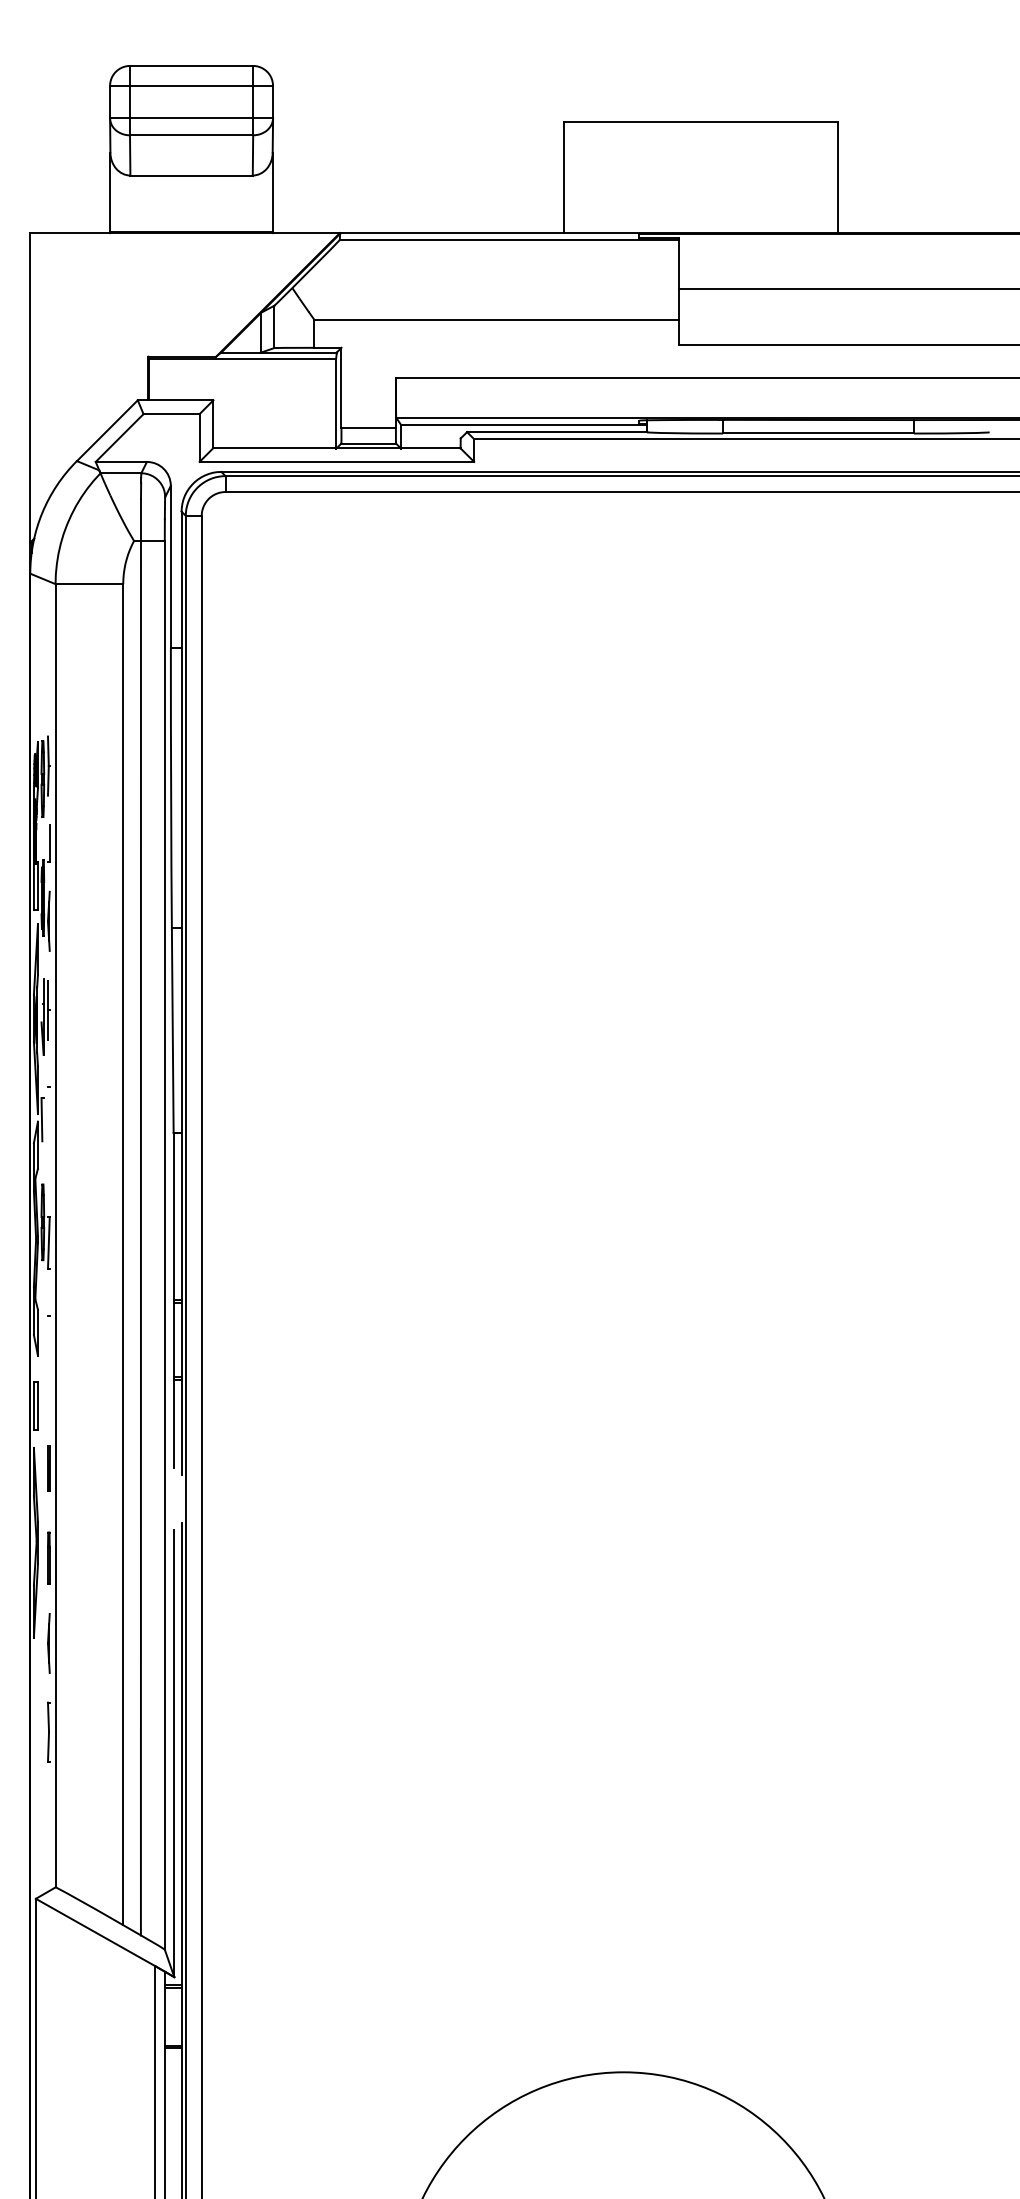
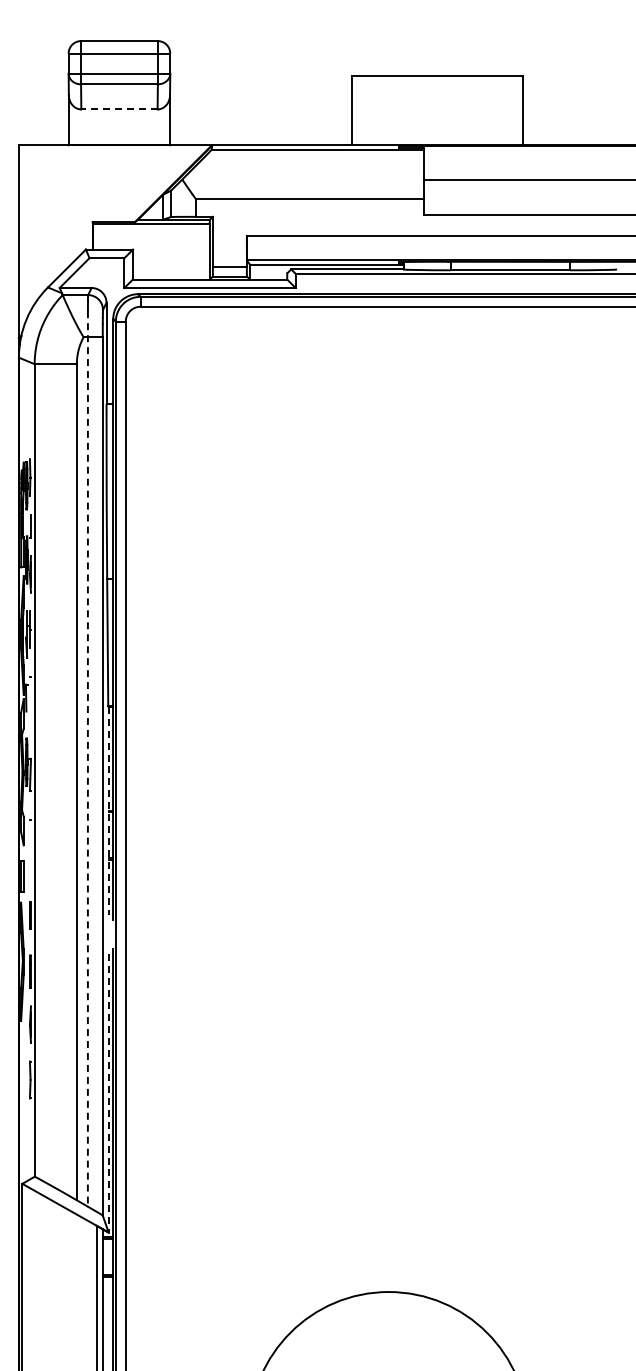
line: (190, 175) -> (118, 109), solid -> dashed
line: (140, 1216) -> (87, 758), solid -> dashed
line: (173, 1301) -> (108, 811), solid -> dashed
line: (173, 1753) -> (108, 1093), solid -> dashed

